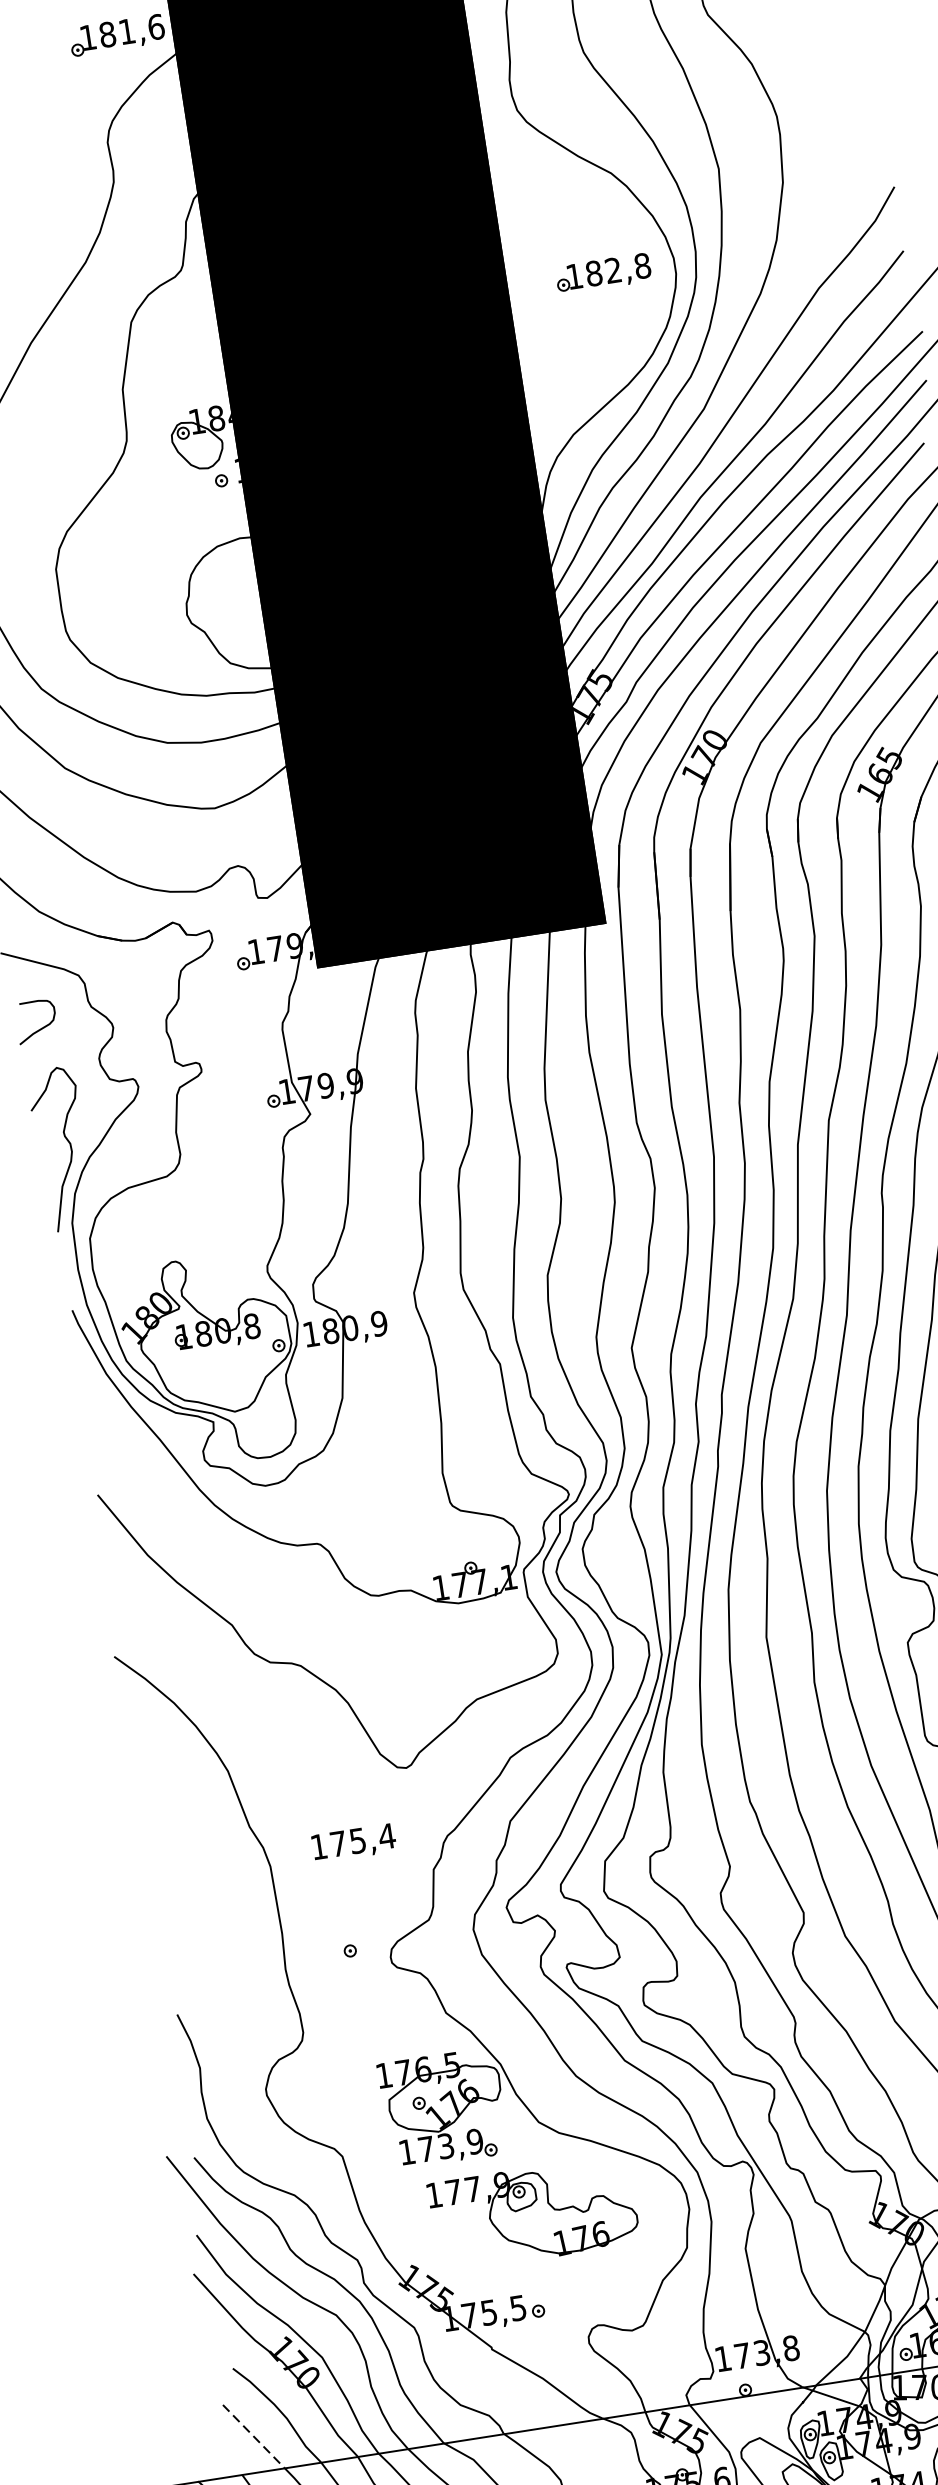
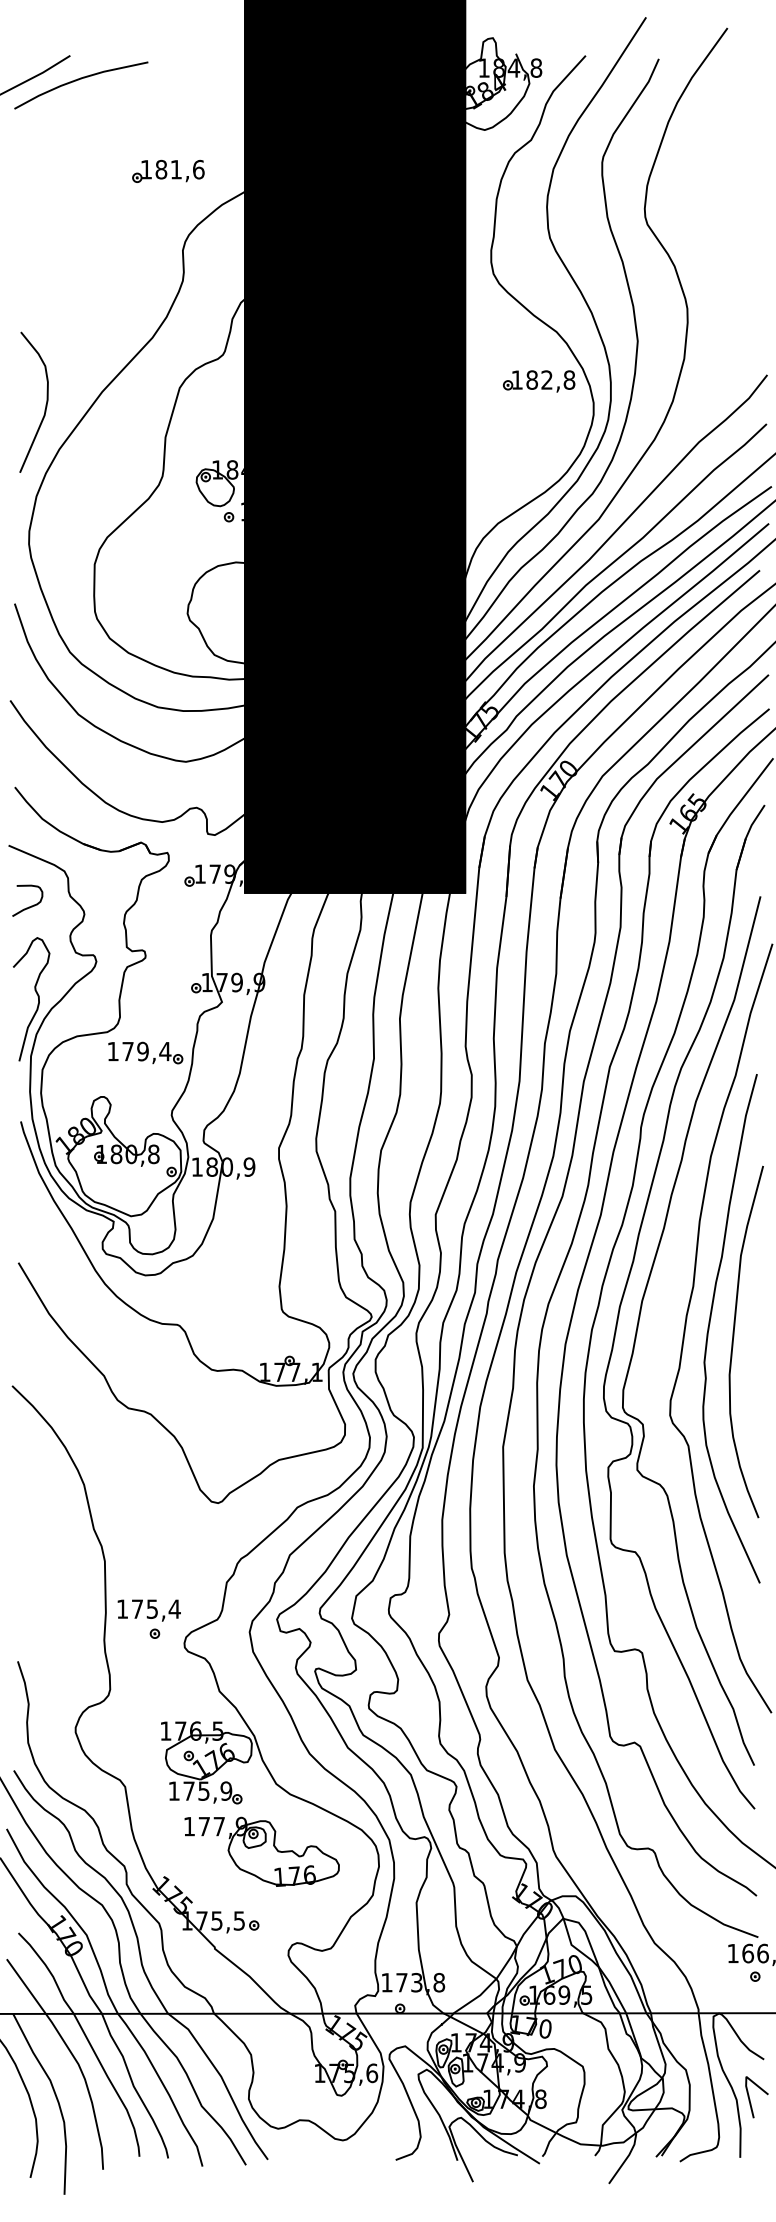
part: (117, 34) -> (168, 170), moved
part: (603, 273) -> (539, 381), moved
part: (220, 1195) -> (145, 1052), added
text: (353, 1843) -> (148, 1610), moved
text: (446, 2145) -> (204, 1790), 173,9 -> 175,9
line: (254, 2436) -> (26, 1986), dashed -> solid

